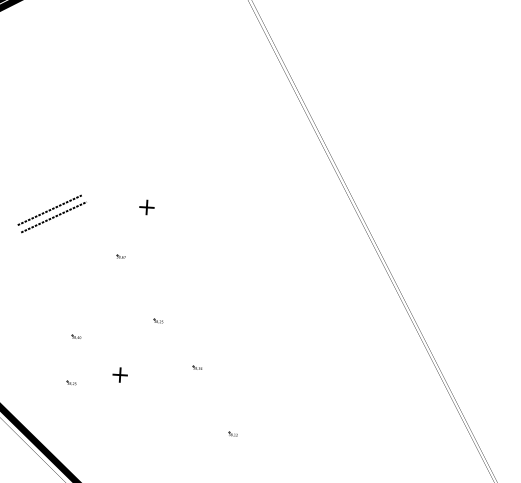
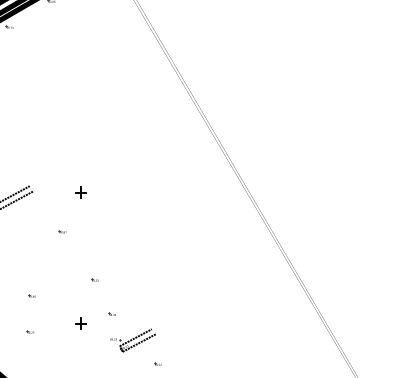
part: (196, 366) -> (111, 313), moved
part: (119, 374) -> (80, 323), moved
part: (202, 401) -> (132, 340), added

